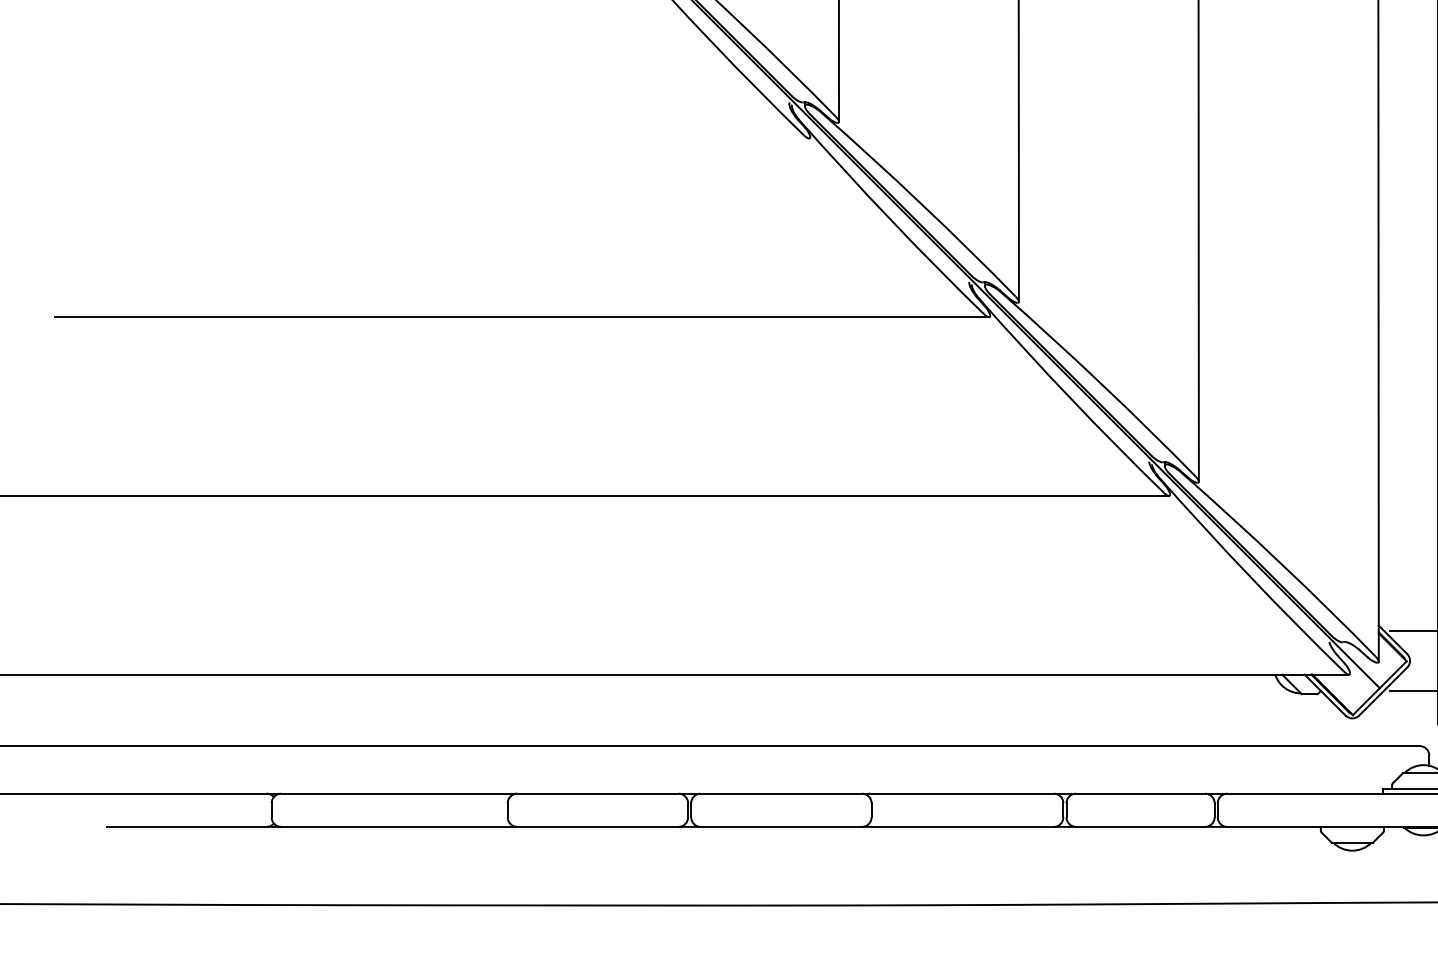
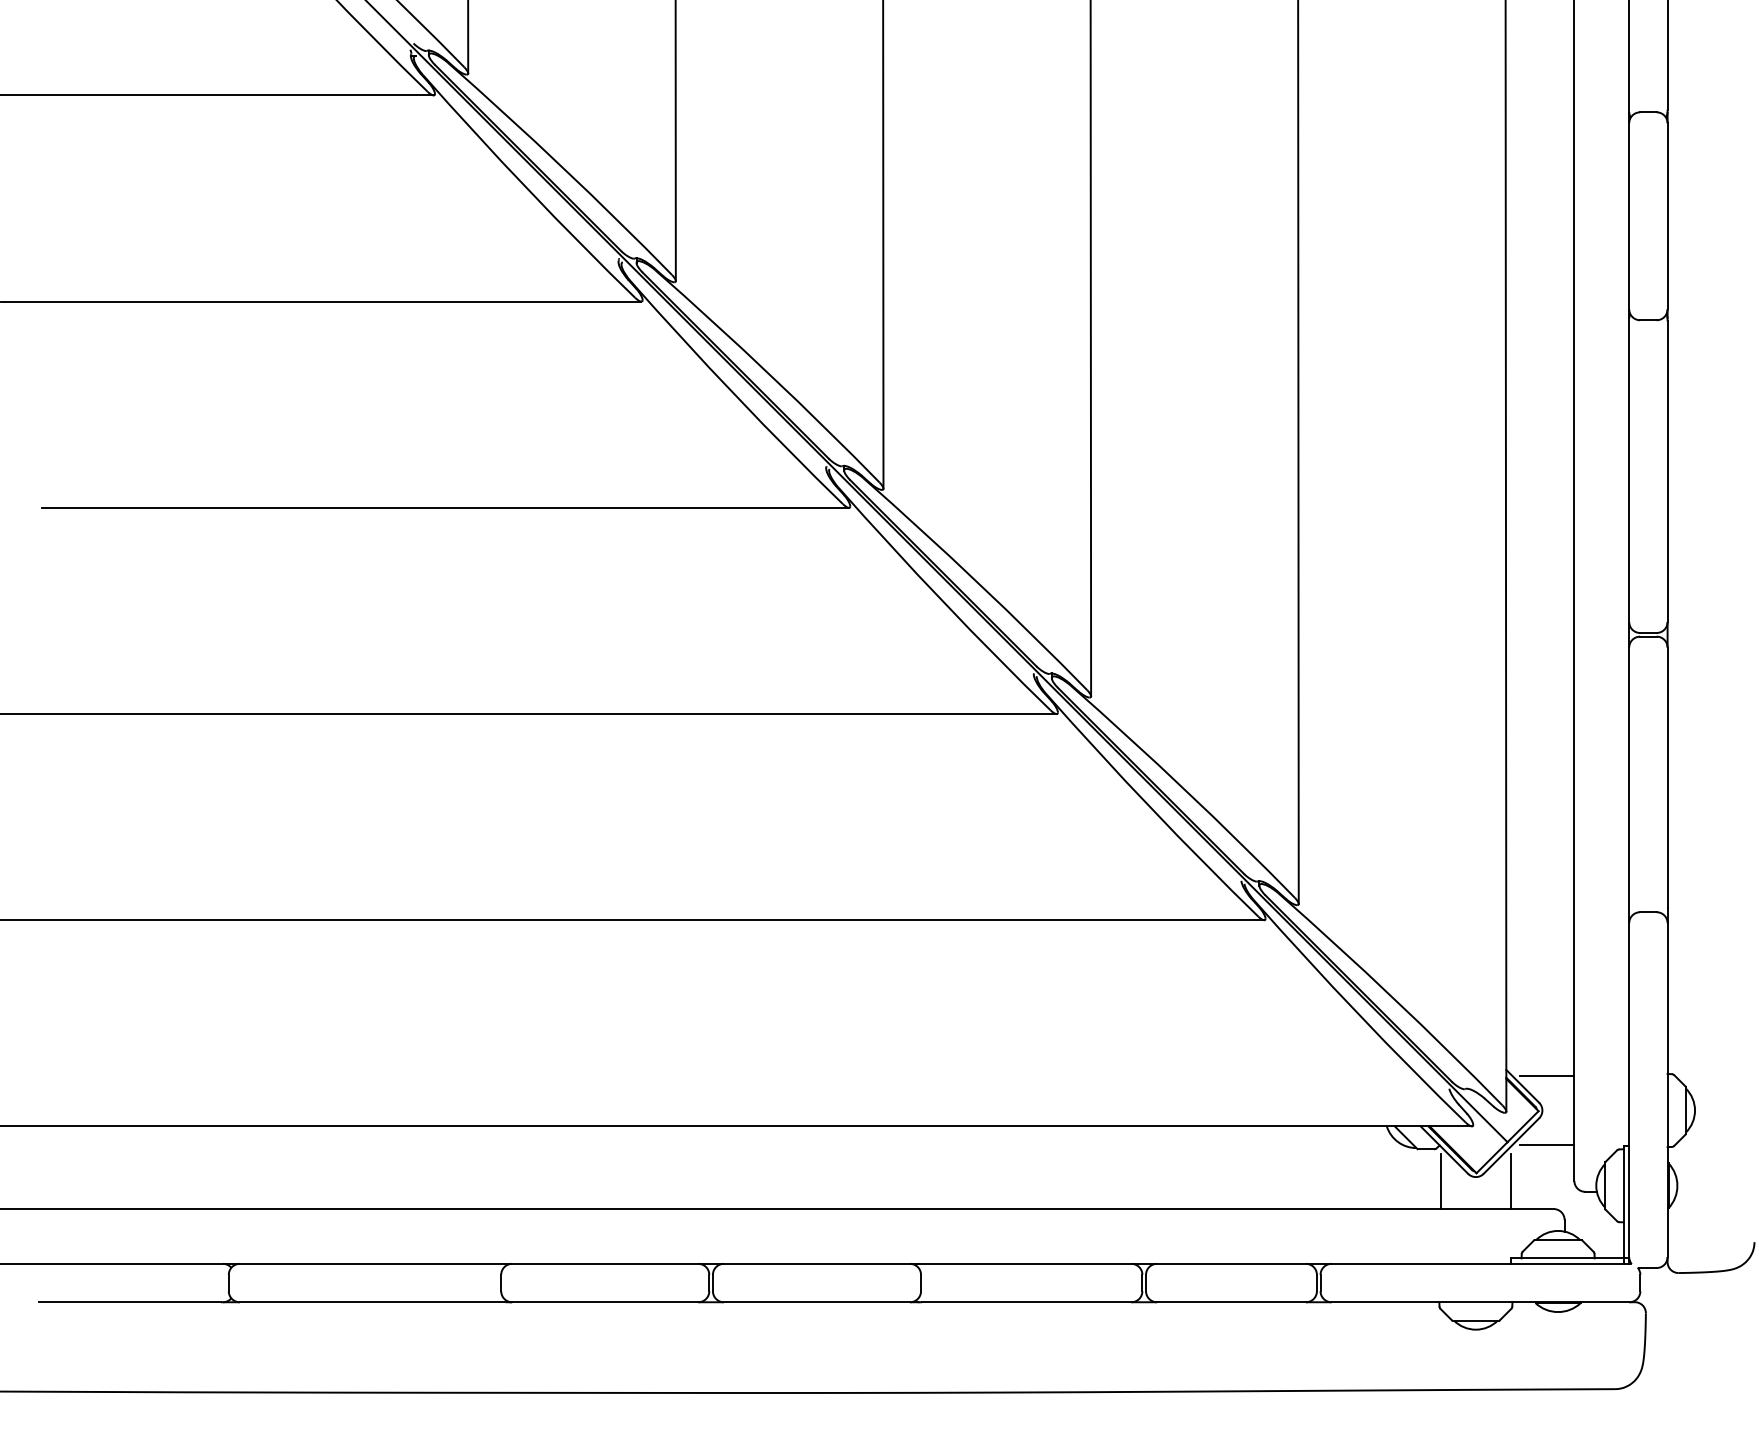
line: (458, 138) -> (444, 507), added
line: (1322, 722) -> (1441, 1181), added
line: (1382, 722) -> (1510, 1181), added

